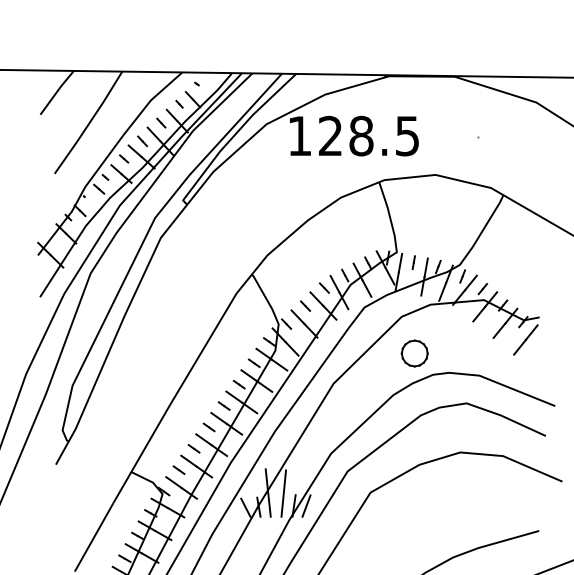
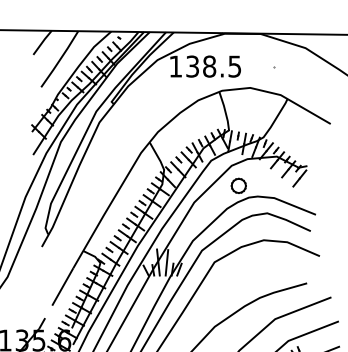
text: (330, 135) -> (192, 66), 128.5 -> 138.5

